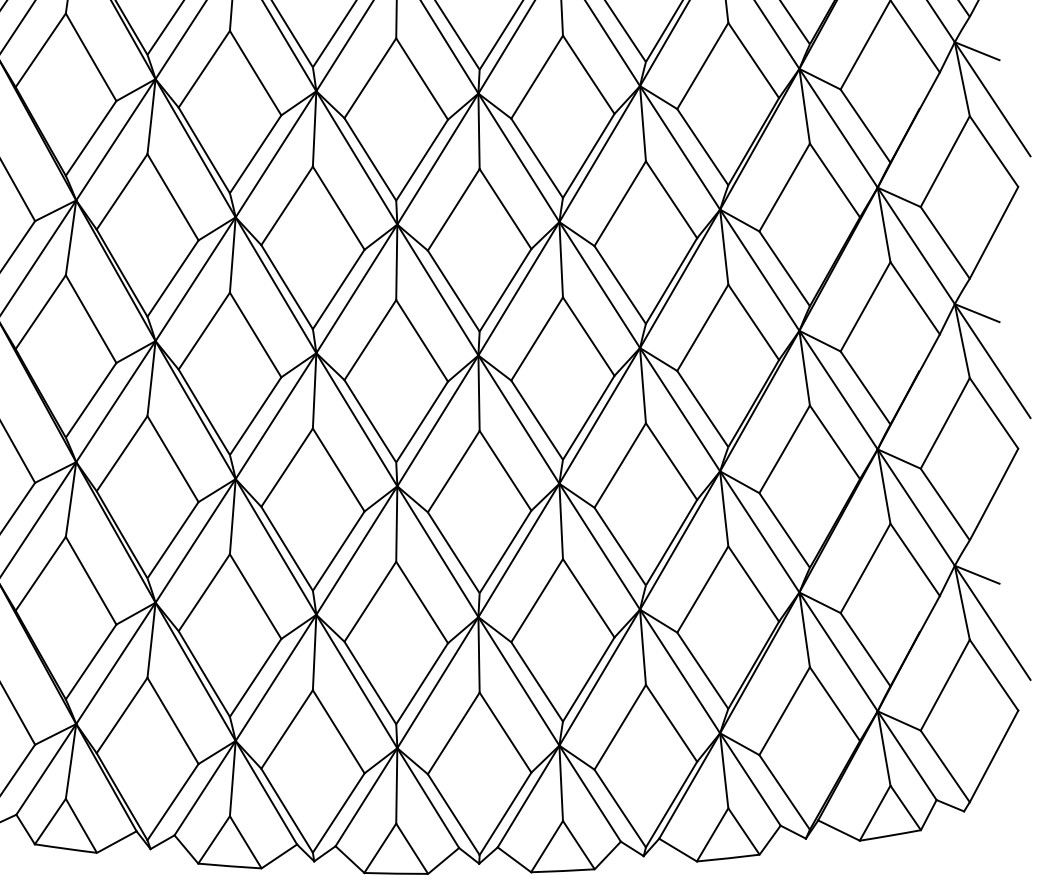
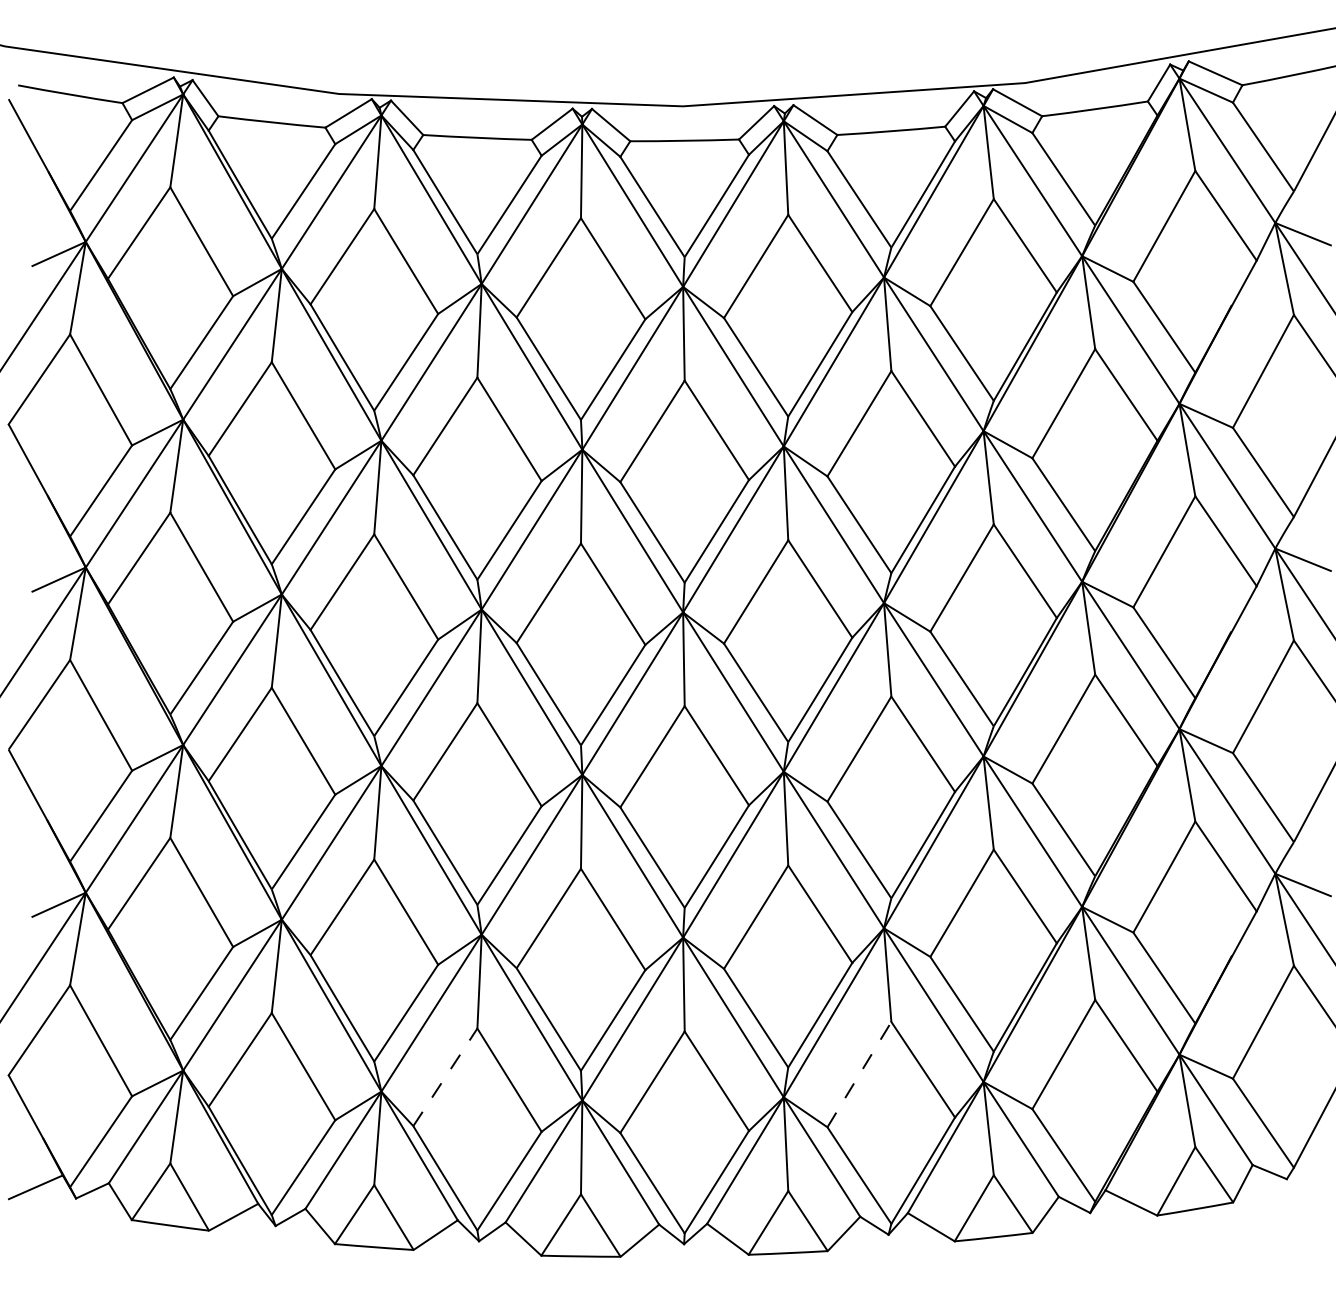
line: (620, 727) -> (859, 1074), solid -> dashed
line: (287, 728) -> (445, 1076), solid -> dashed

